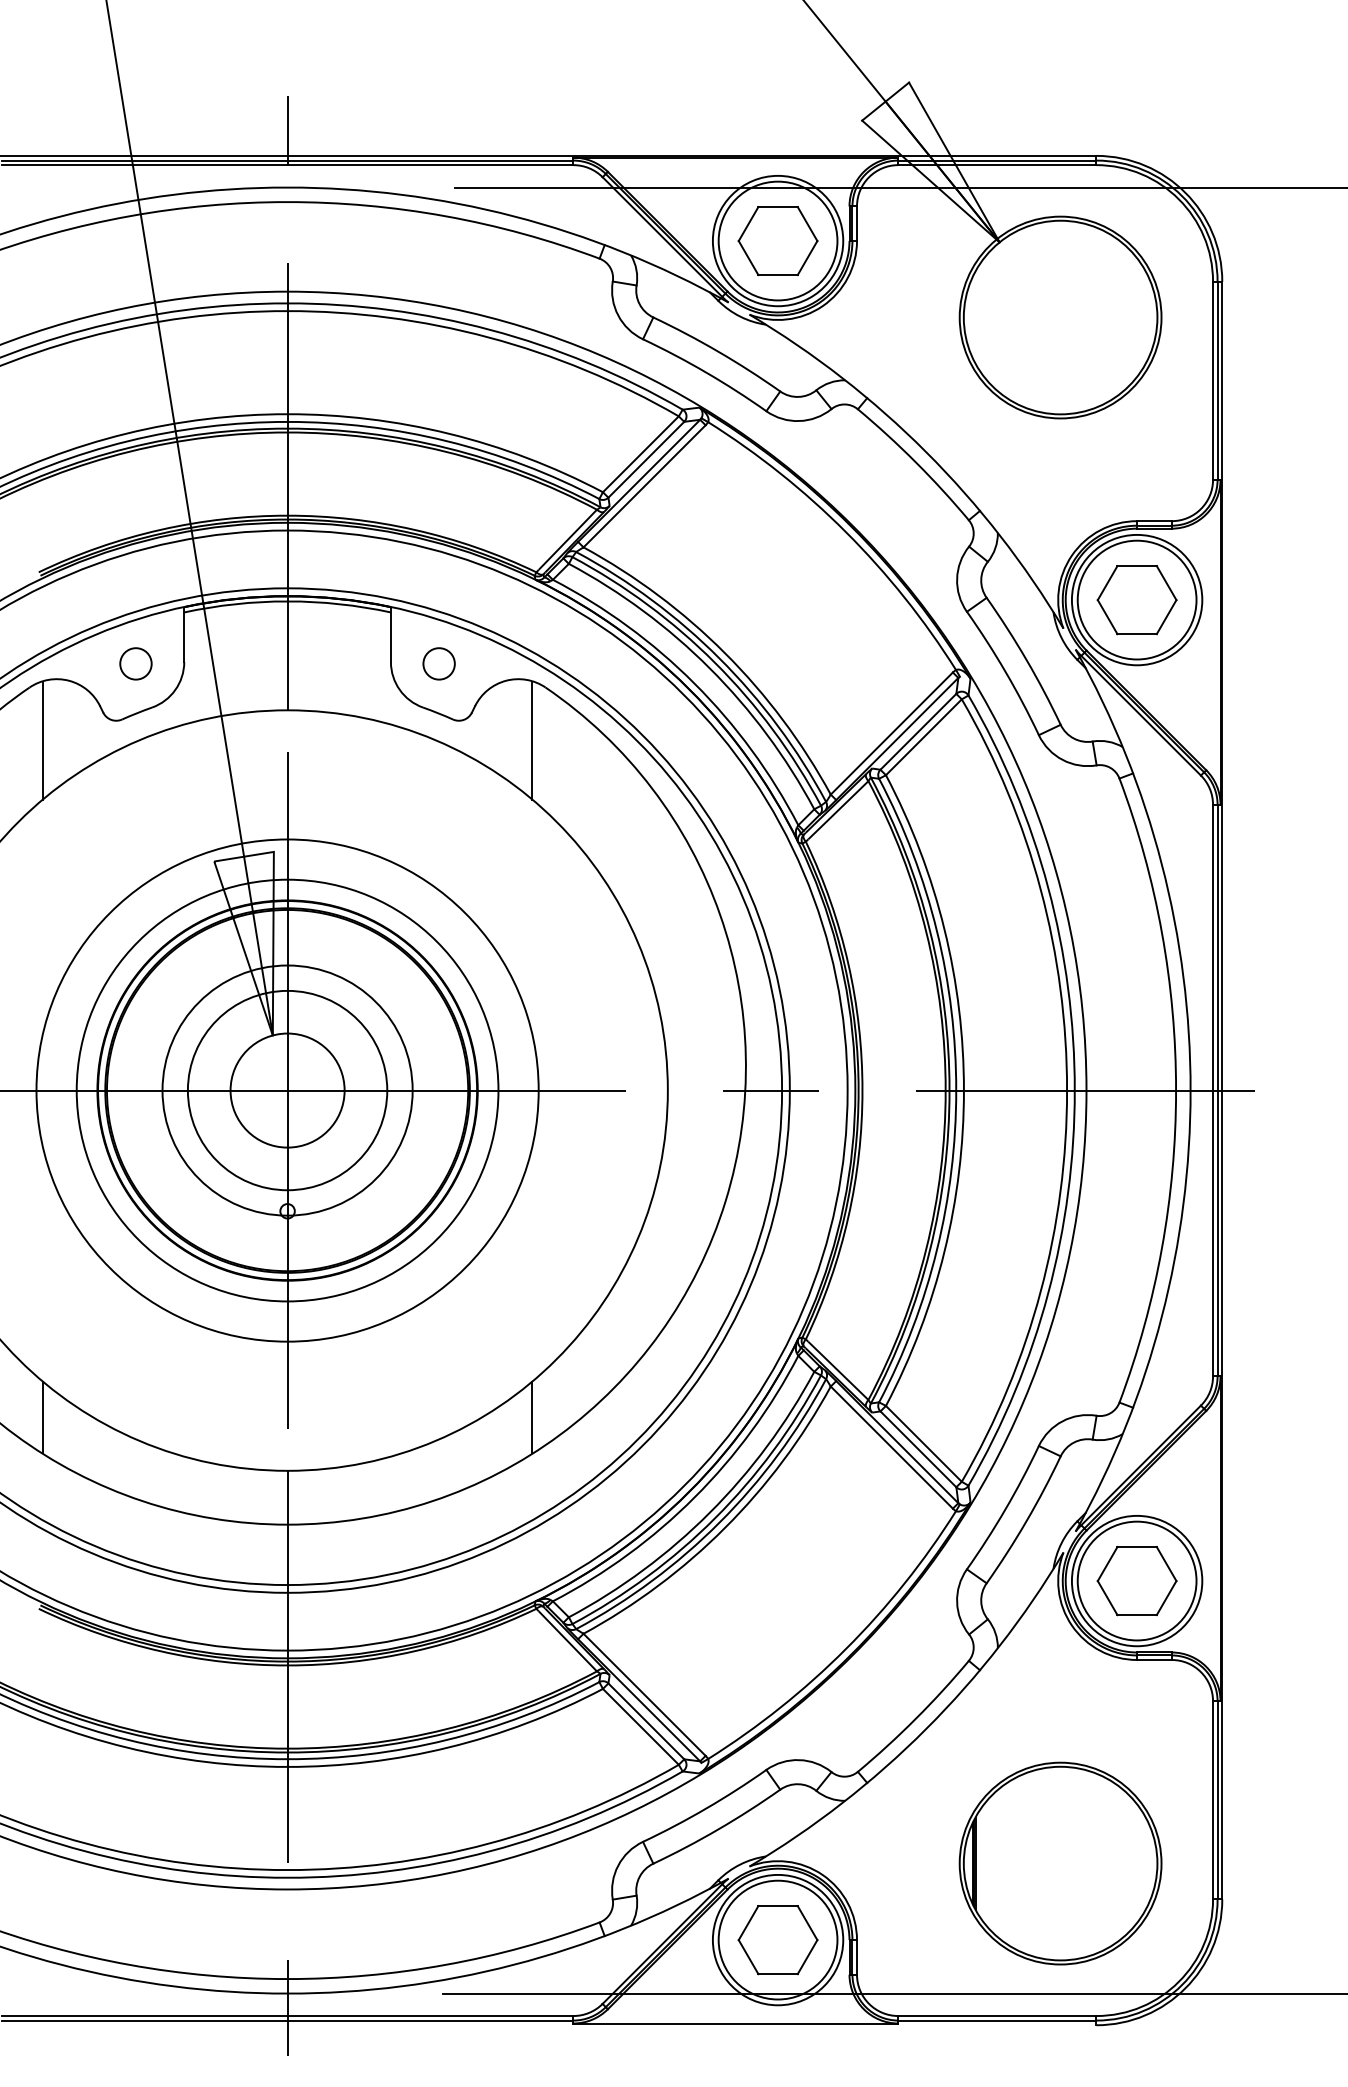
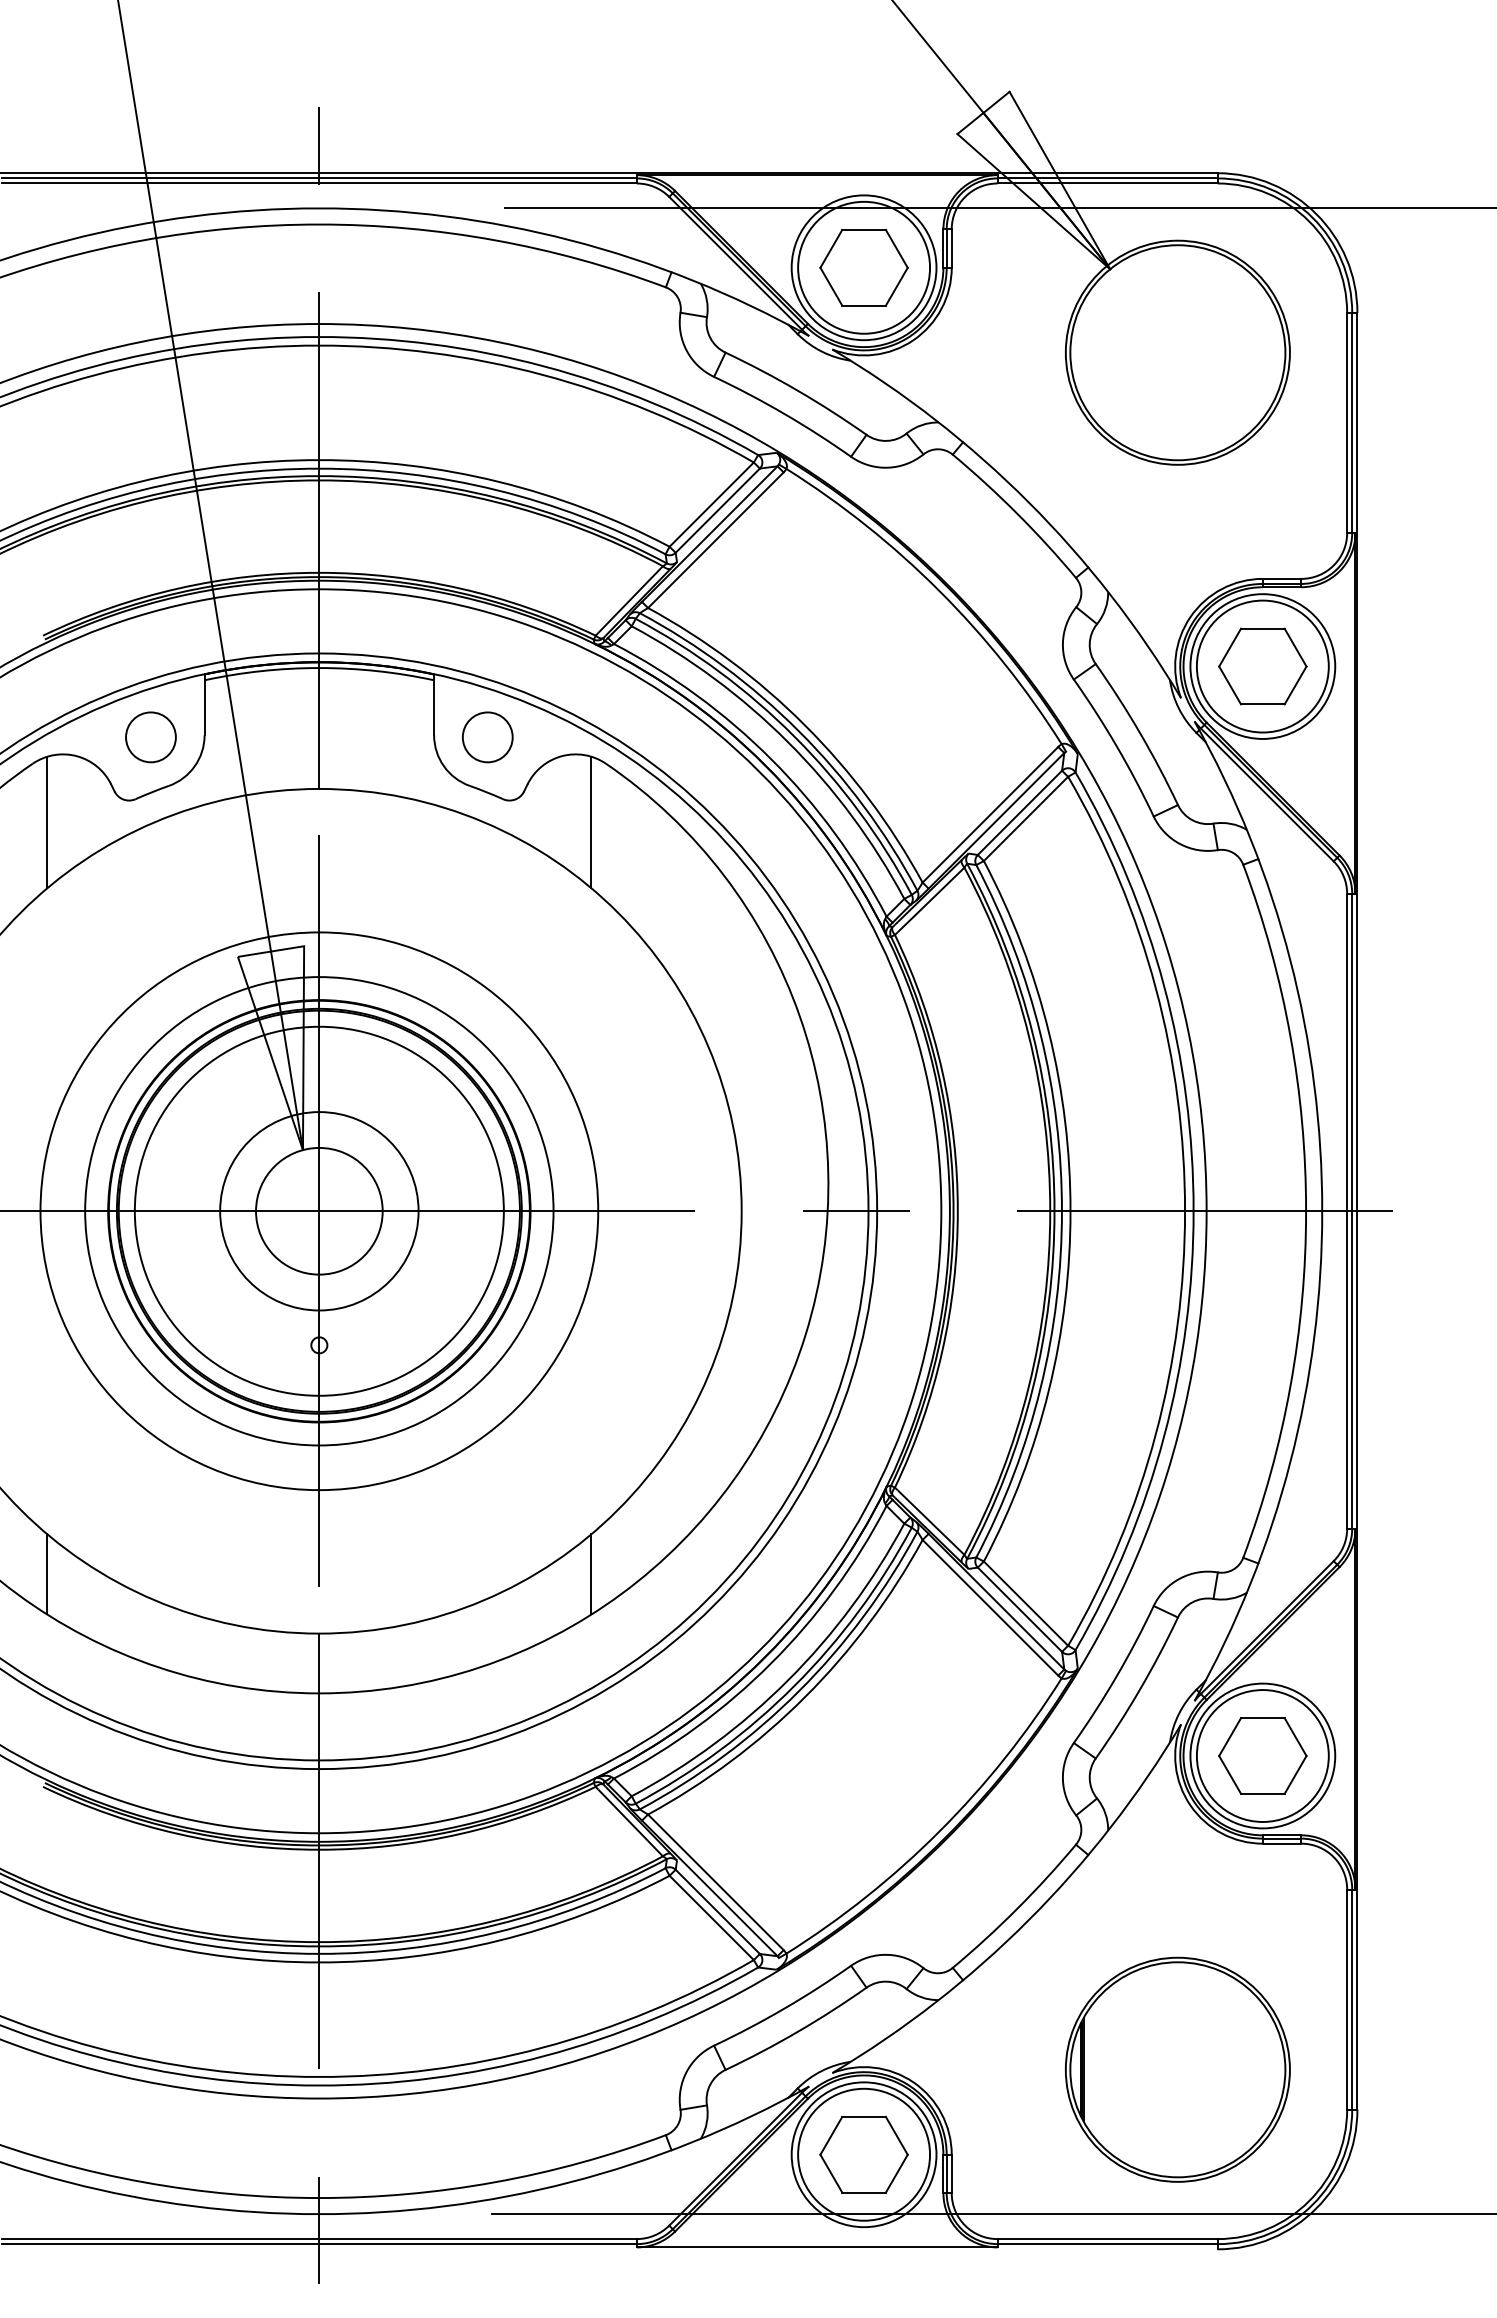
circle: (135, 663) -> (150, 736), size x1.43
circle: (438, 663) -> (486, 736), size x1.43
circle: (287, 1090) -> (319, 1211), size x0.71
circle: (287, 1090) -> (319, 1211), size x1.67

